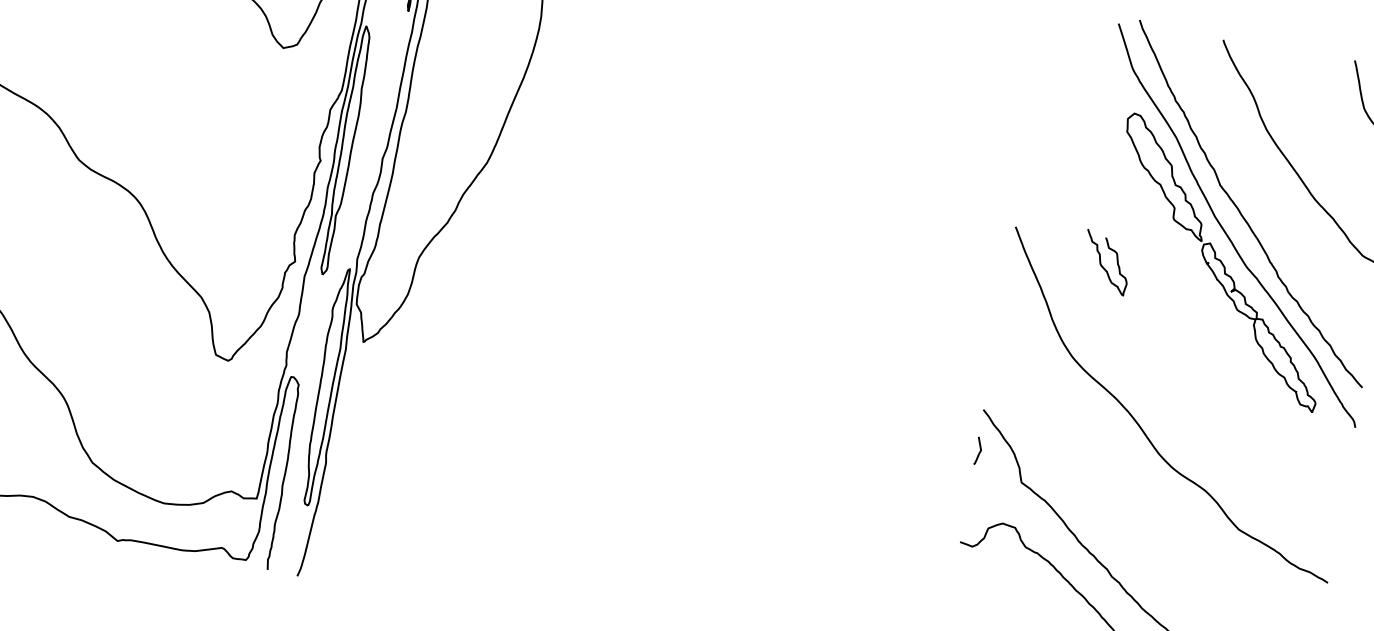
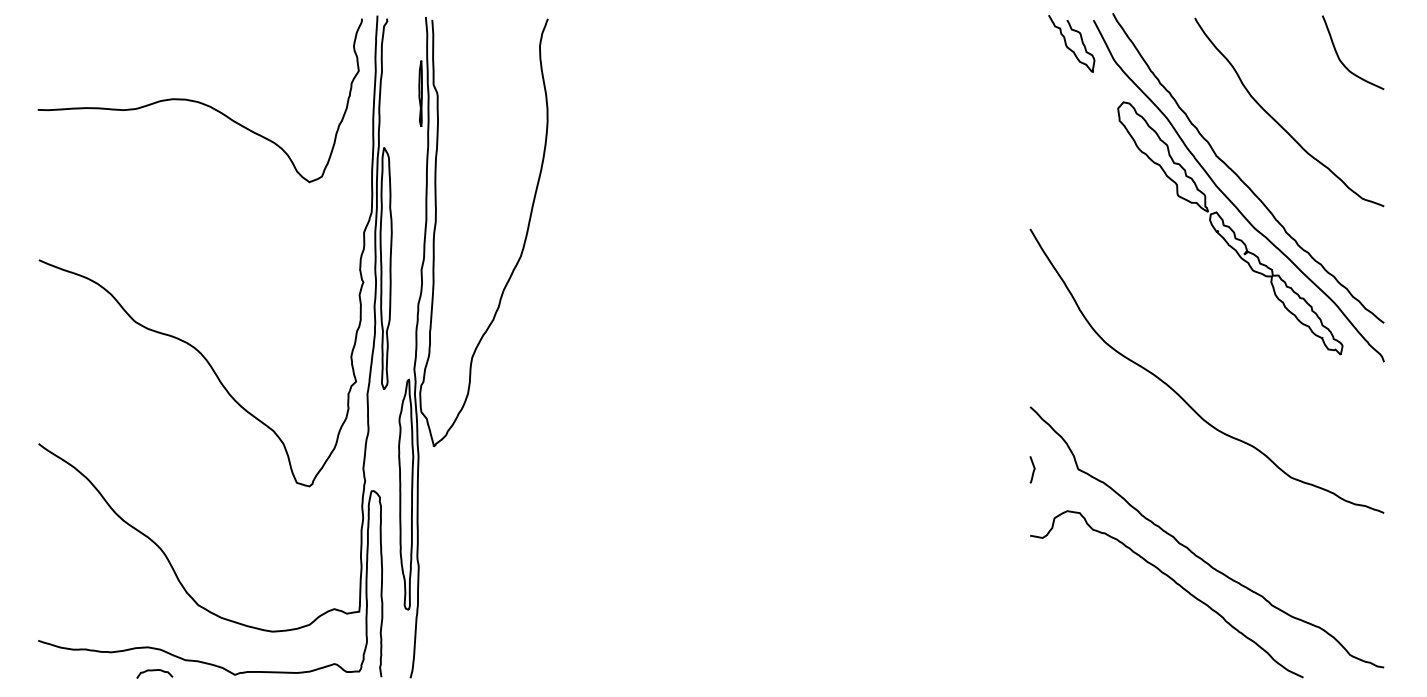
curve: (1101, 263) -> (1067, 45), moved
curve: (979, 450) -> (1033, 469), moved
curve: (35, 522) -> (154, 671), added

